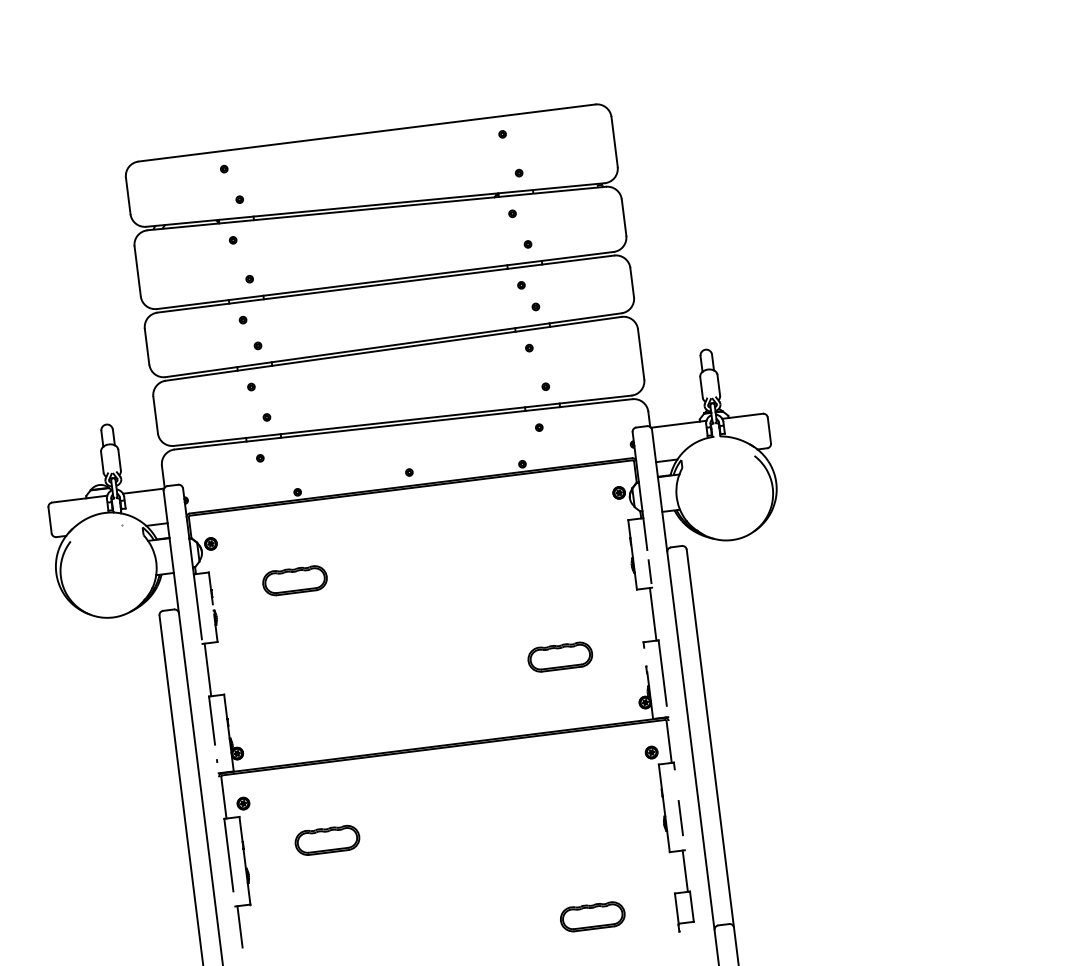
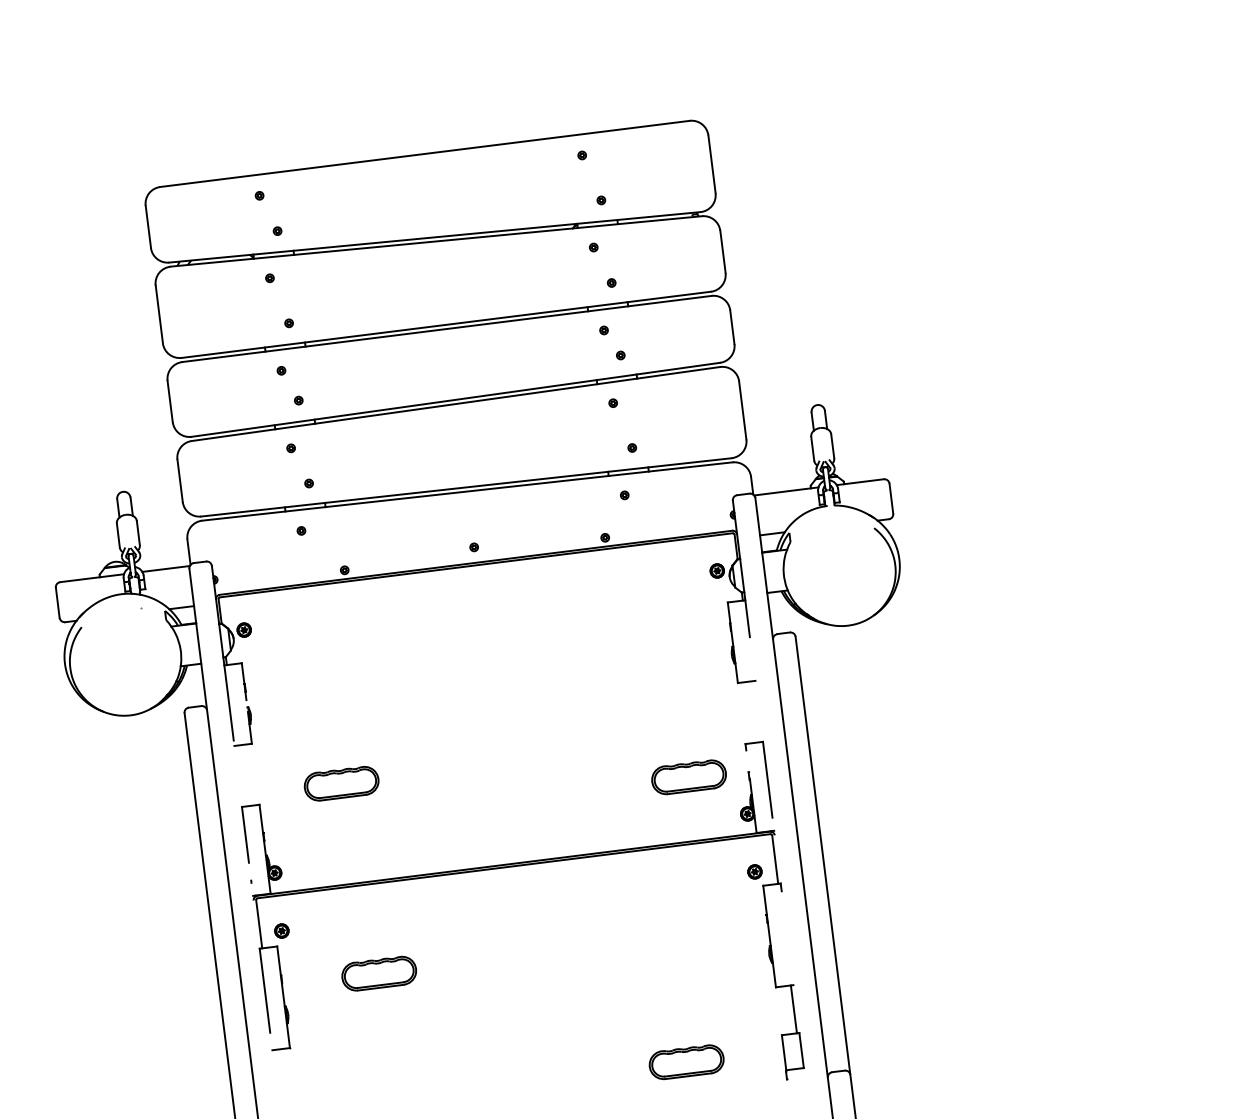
line: (649, 571) -> (752, 662), removed
part: (294, 580) -> (341, 783), moved
line: (653, 614) -> (756, 711), removed
part: (559, 657) -> (688, 777), moved
line: (207, 669) -> (240, 775), removed
line: (680, 817) -> (788, 947), removed
line: (239, 926) -> (277, 1073), removed

